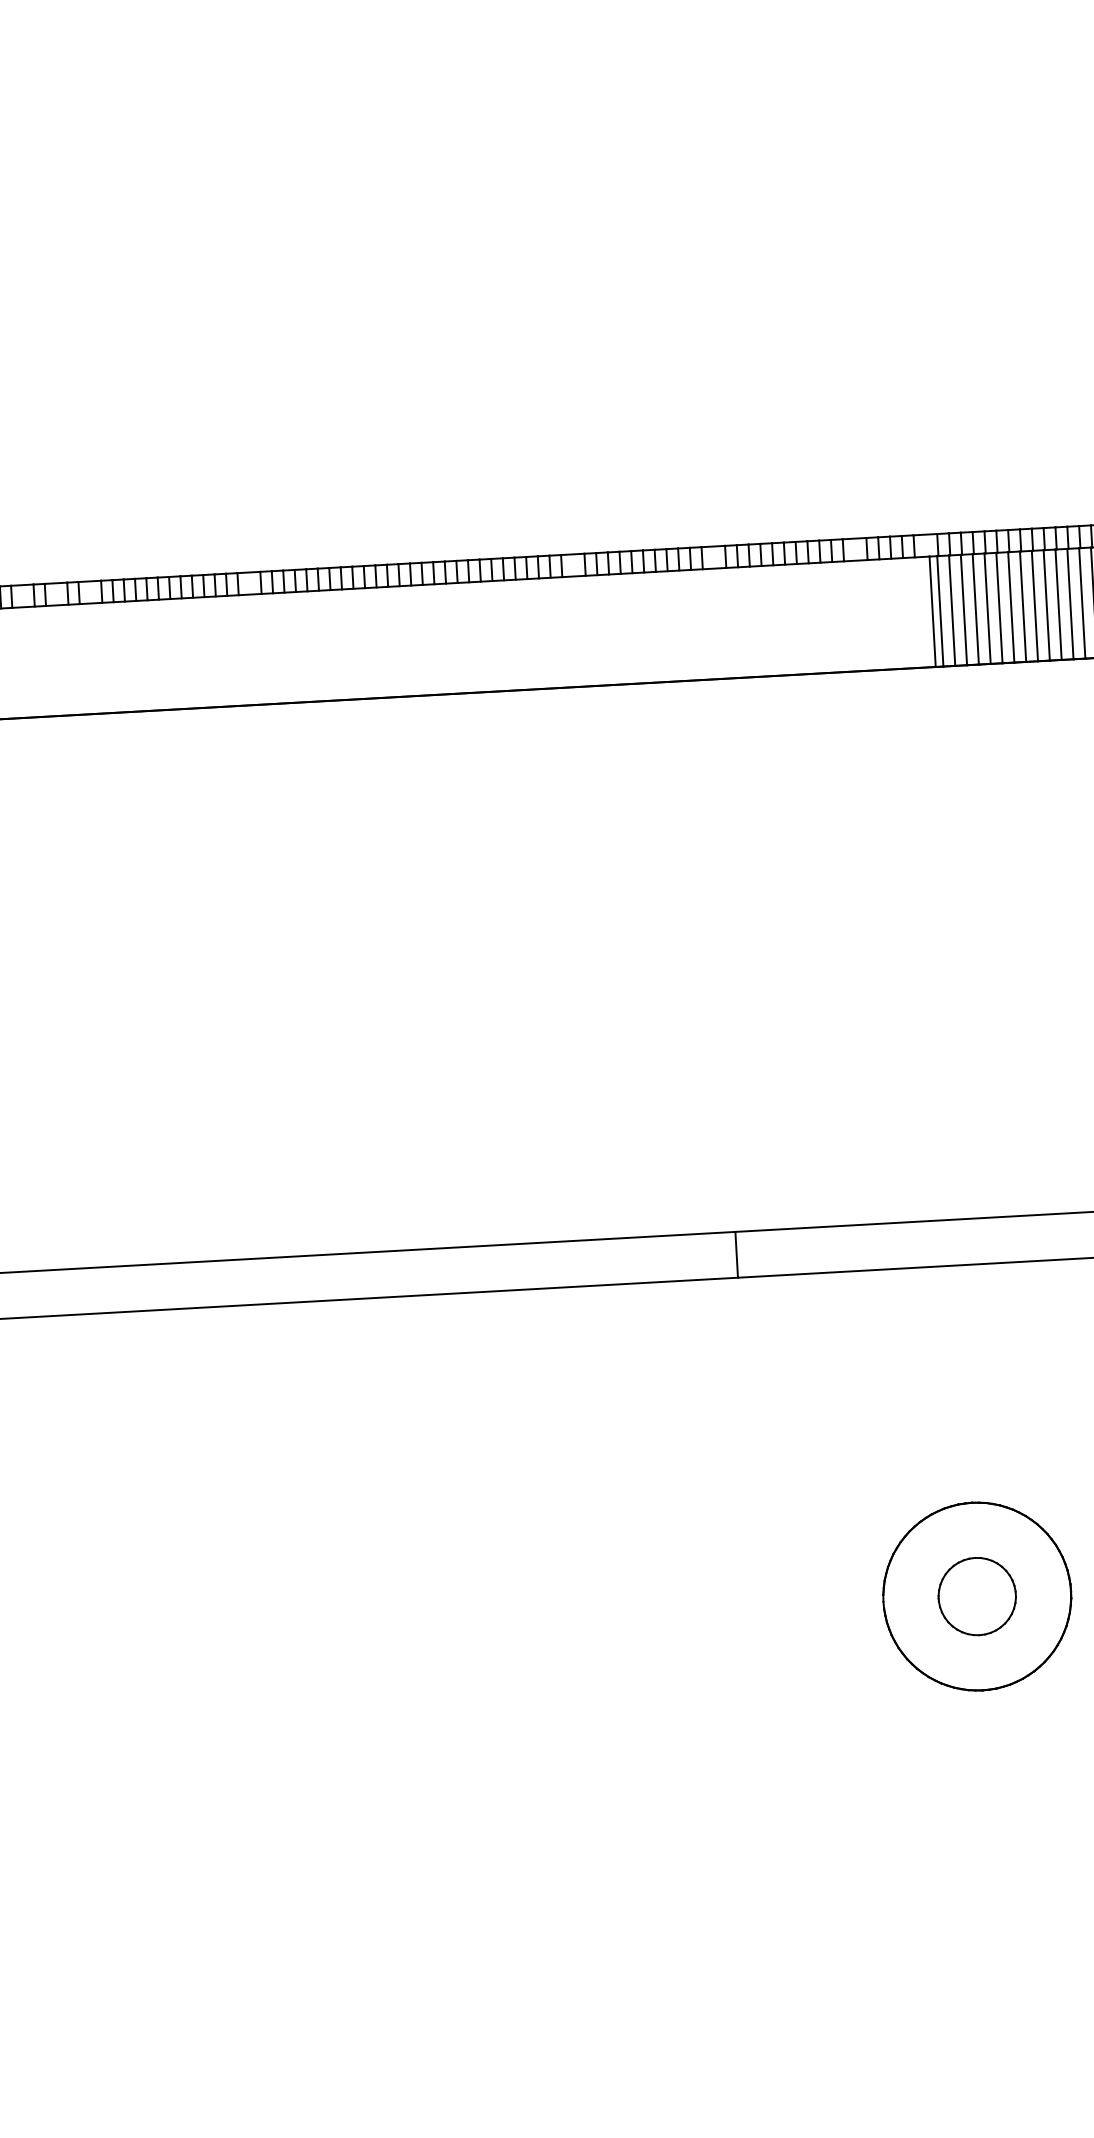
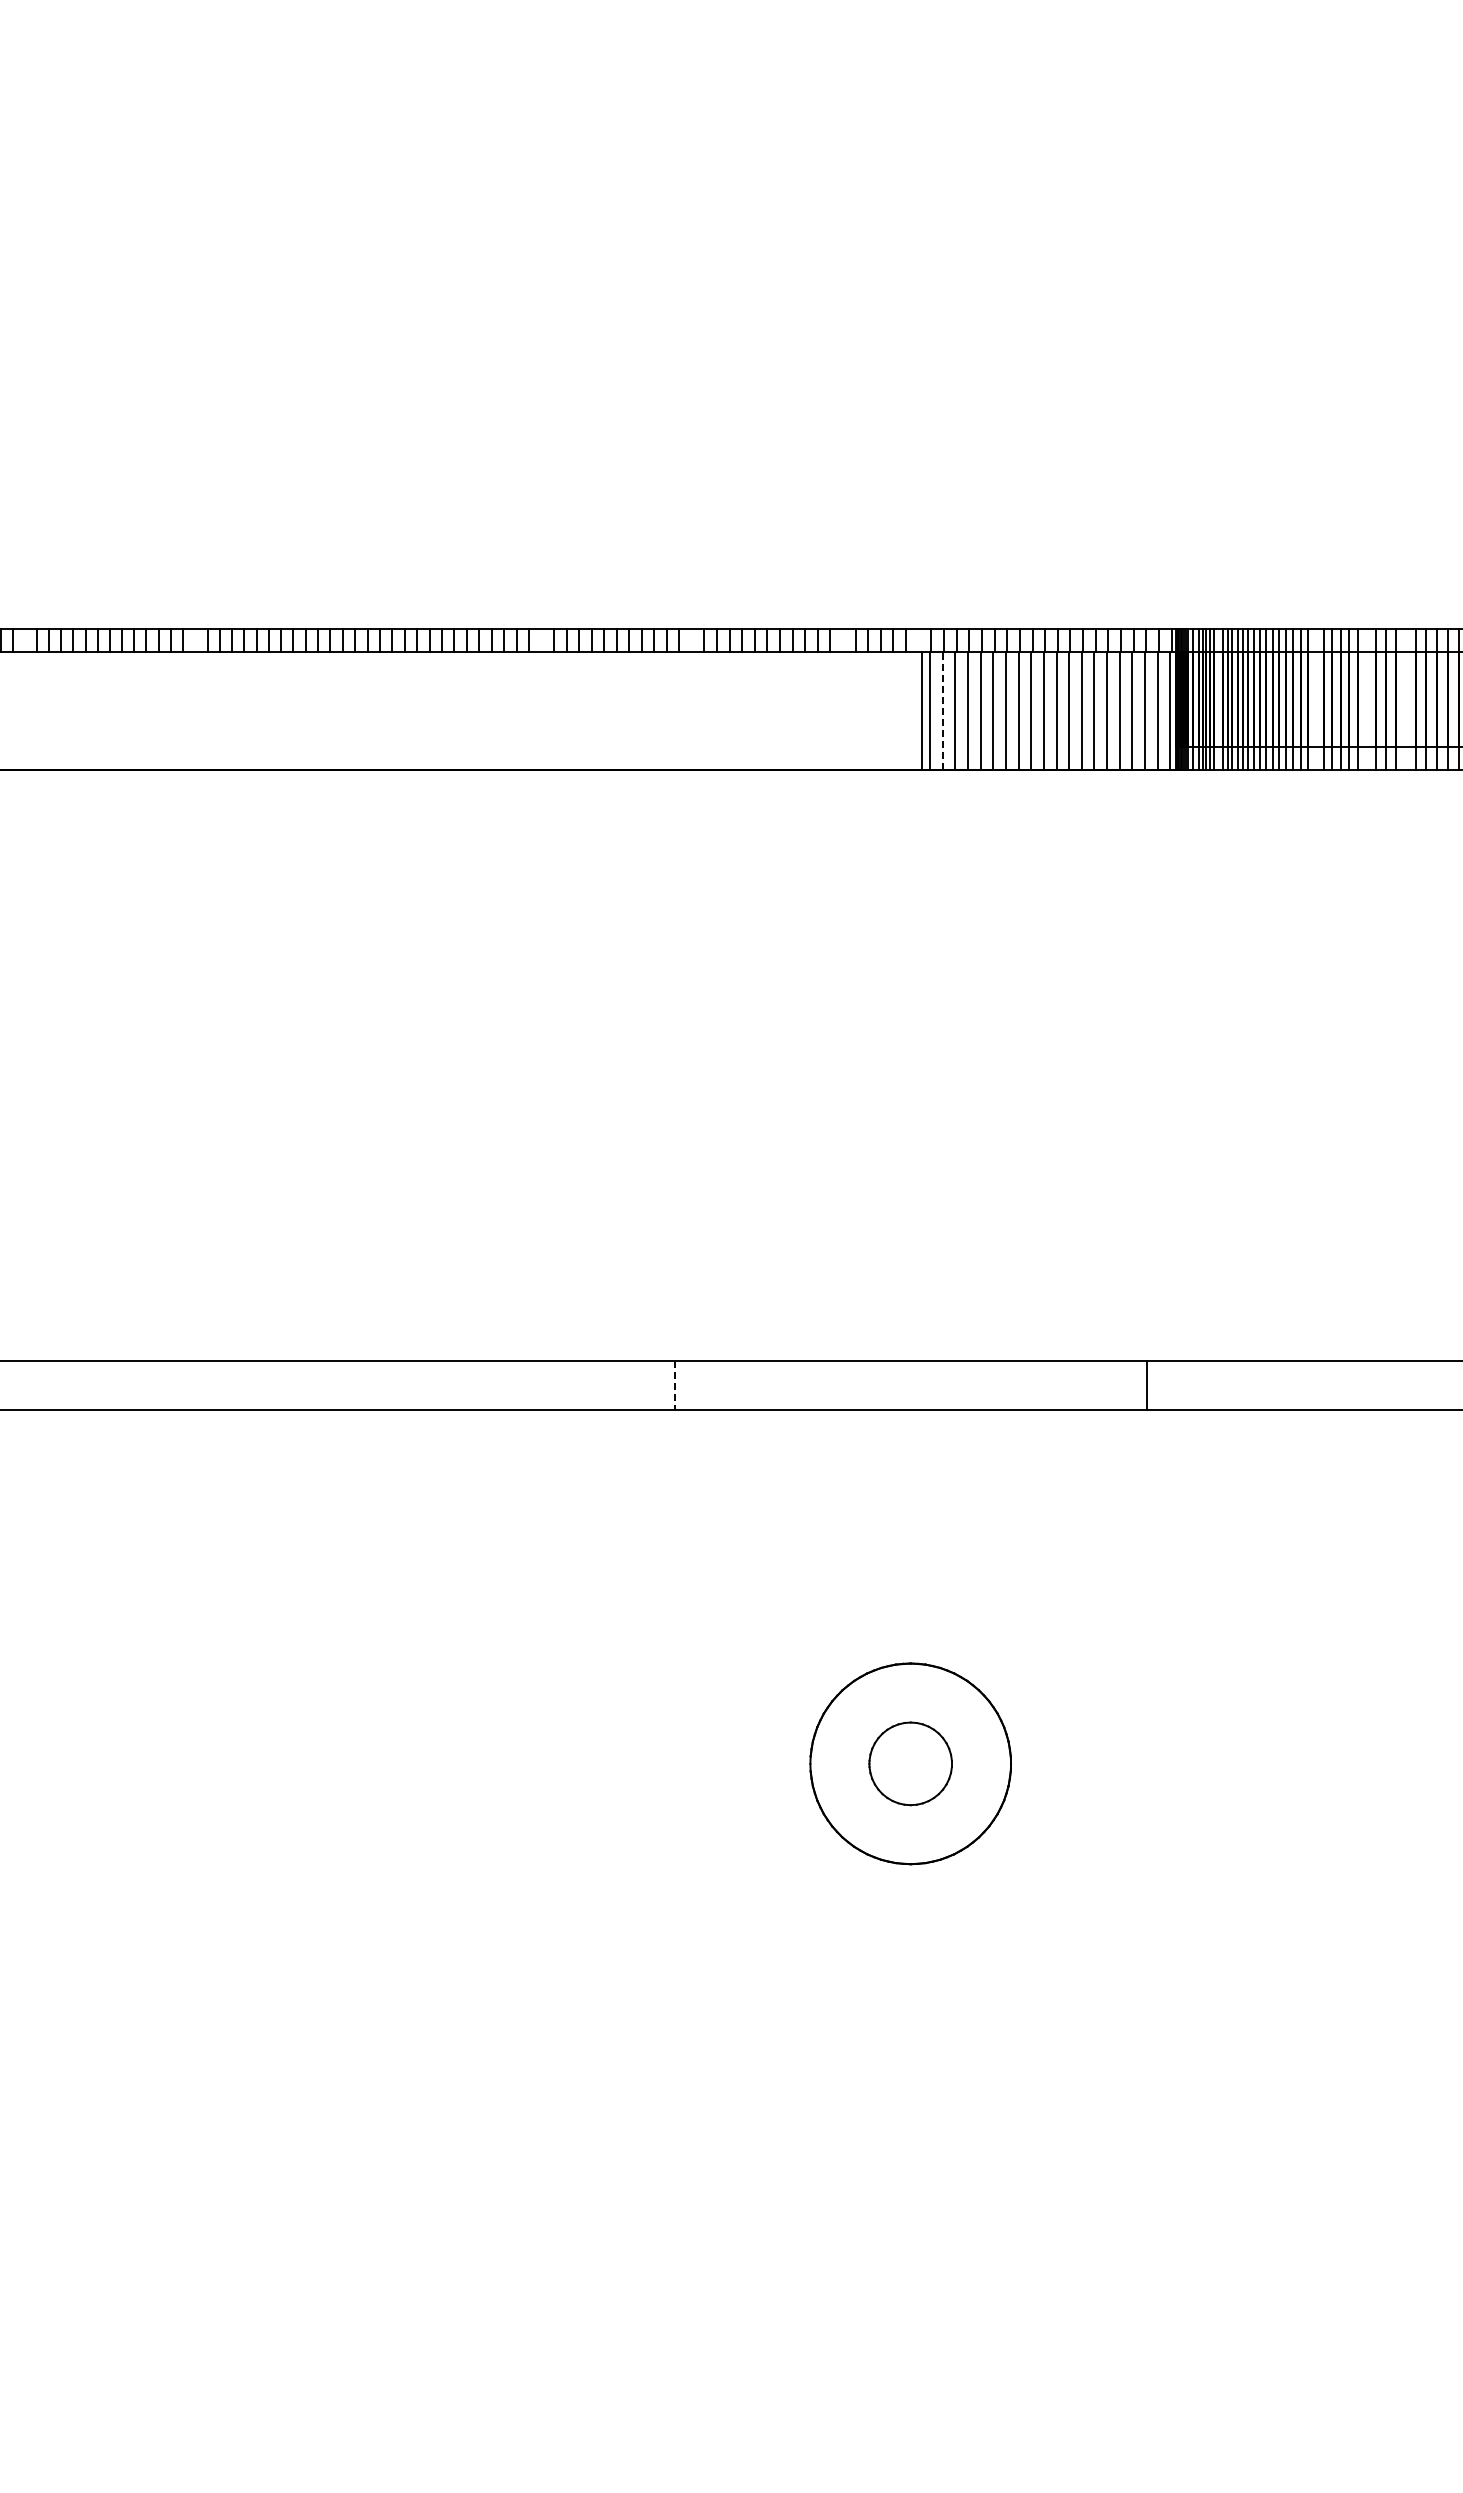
line: (951, 609) -> (942, 710), solid -> dashed
line: (736, 1255) -> (674, 1385), solid -> dashed

